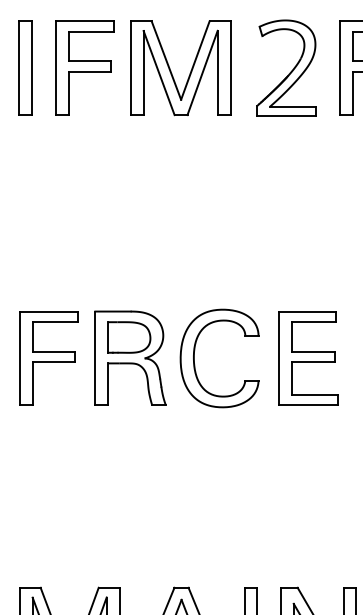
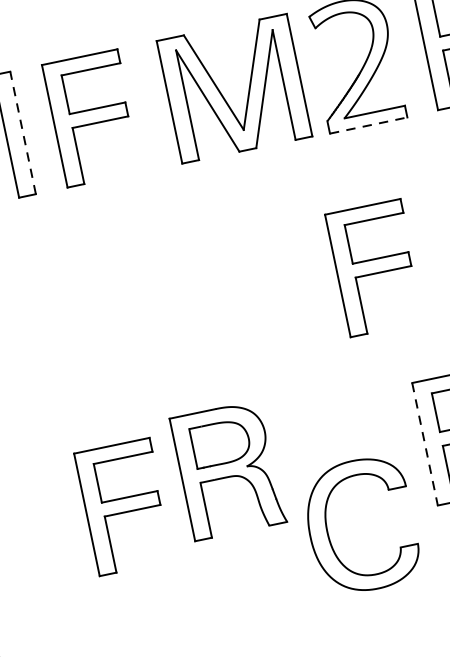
line: (31, 68) -> (23, 133), solid -> dashed
part: (171, 70) -> (223, 94), moved
line: (286, 115) -> (368, 125), solid -> dashed
part: (269, 221) -> (375, 268), added
part: (130, 357) -> (228, 469), moved
line: (279, 358) -> (425, 444), solid -> dashed
part: (195, 364) -> (331, 540), moved

